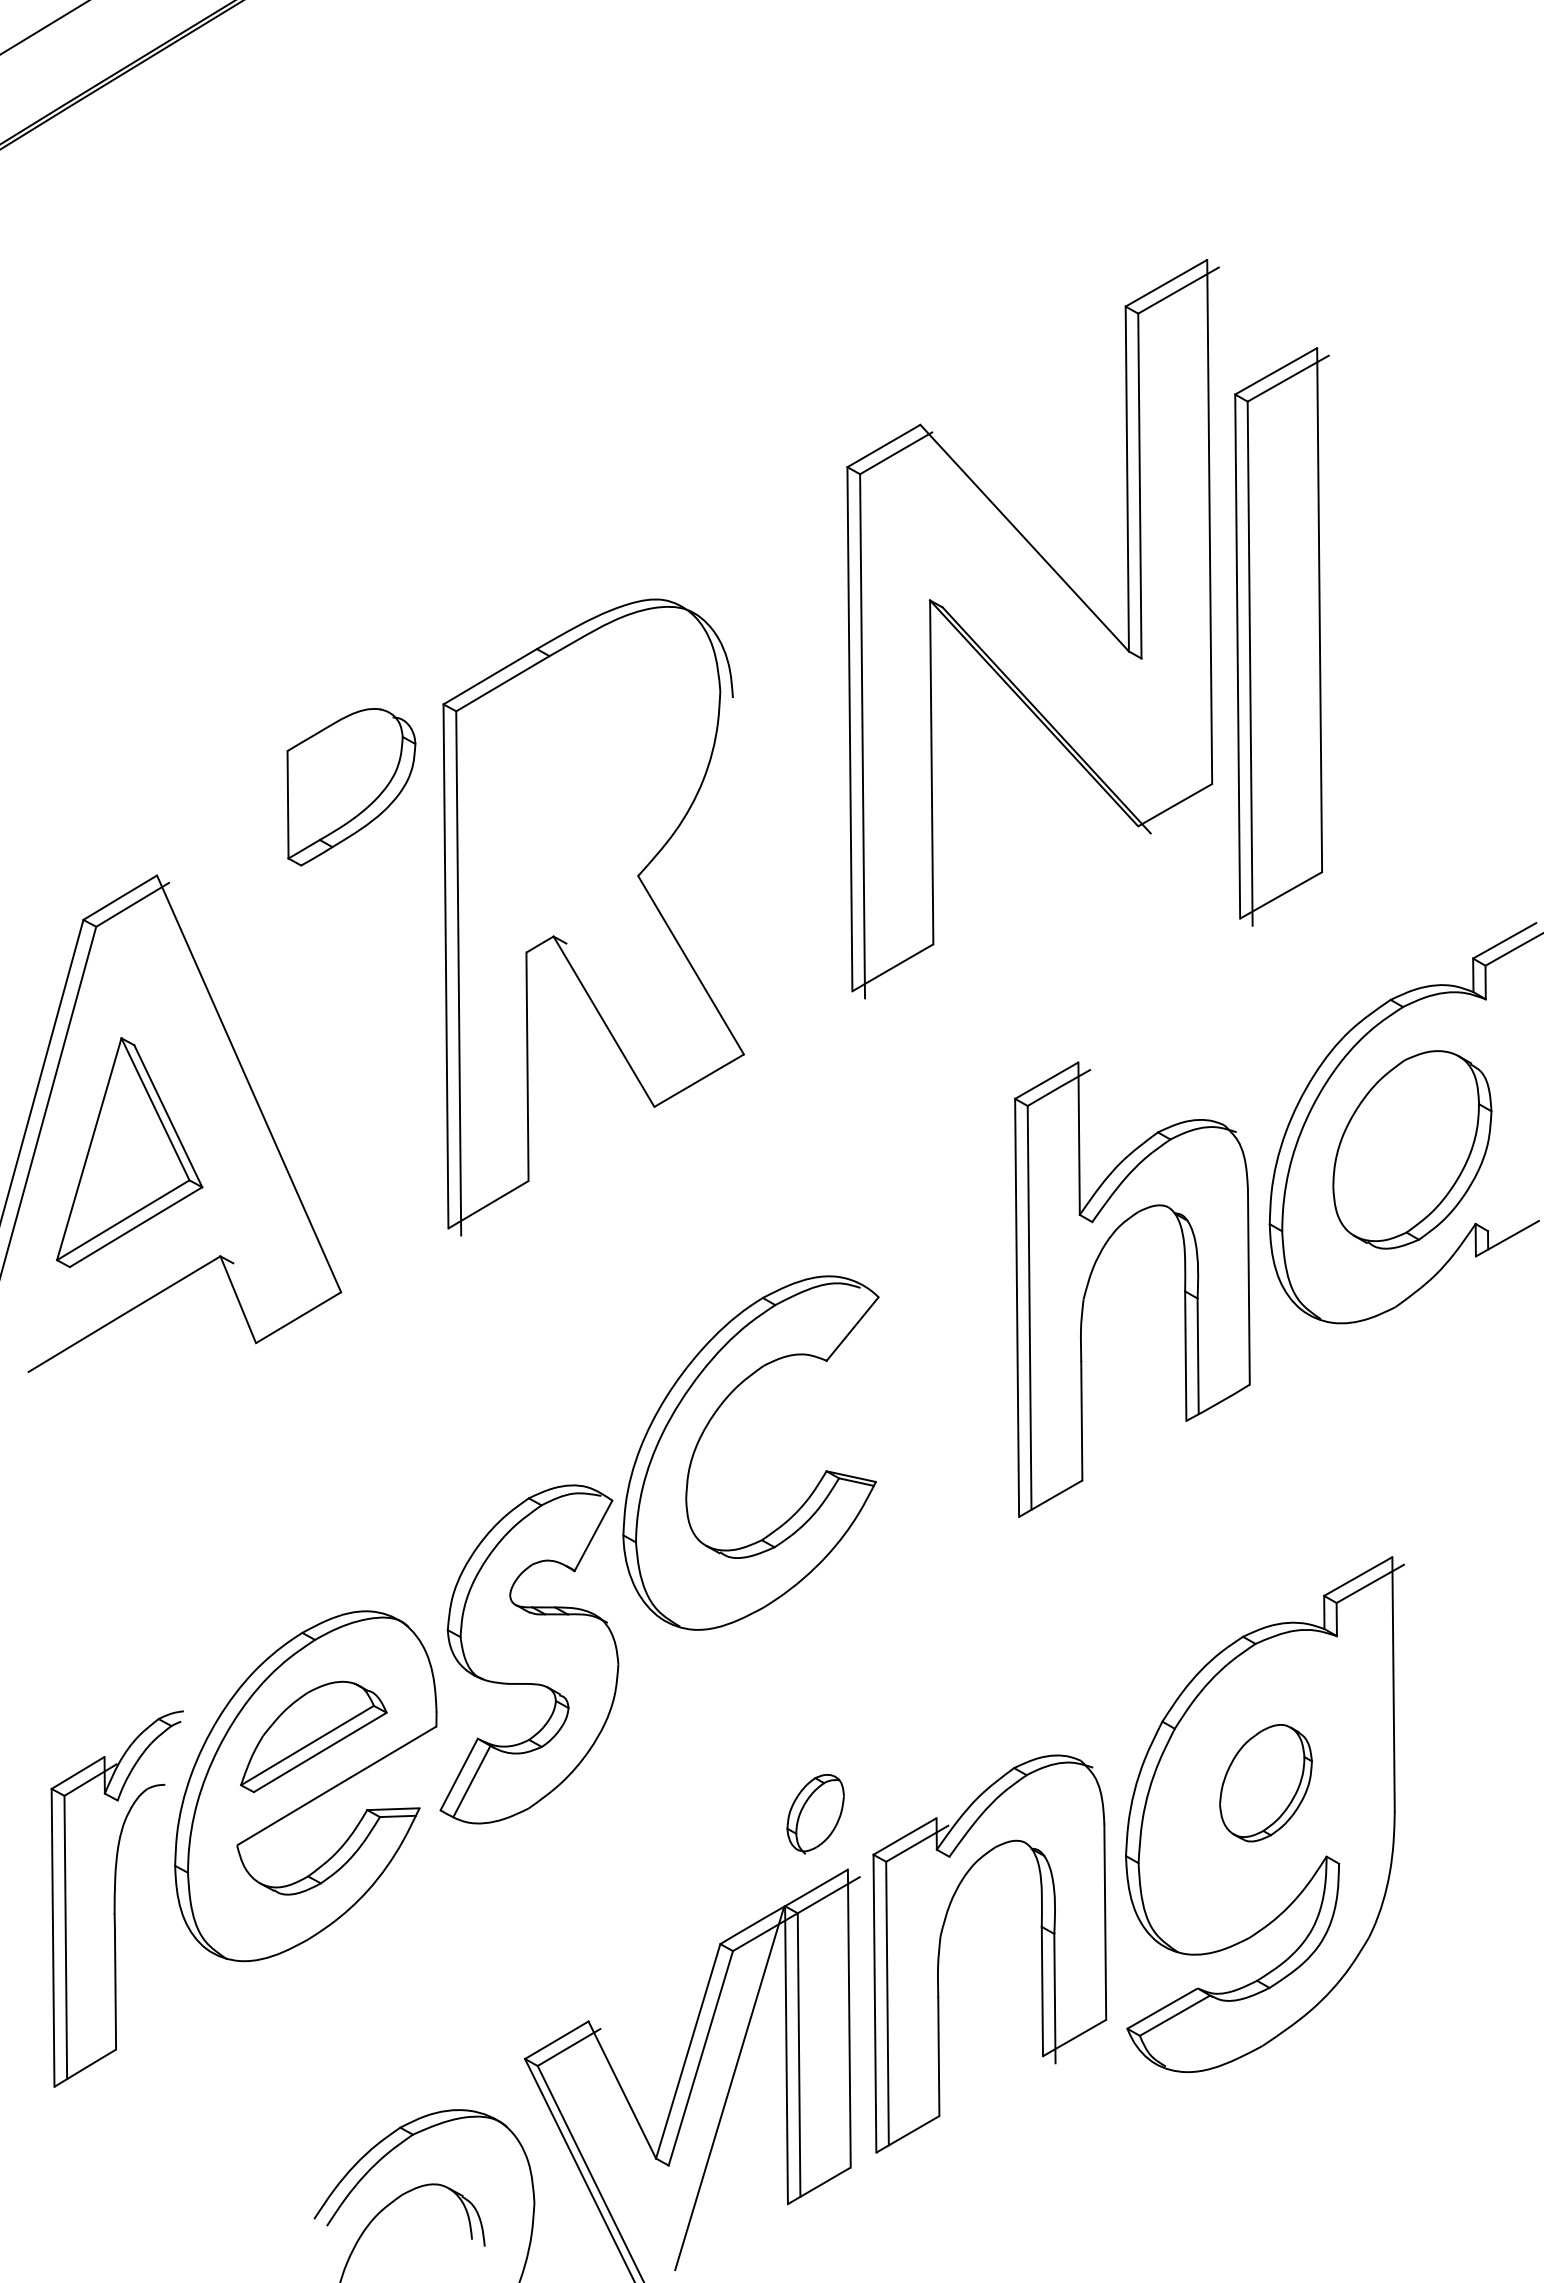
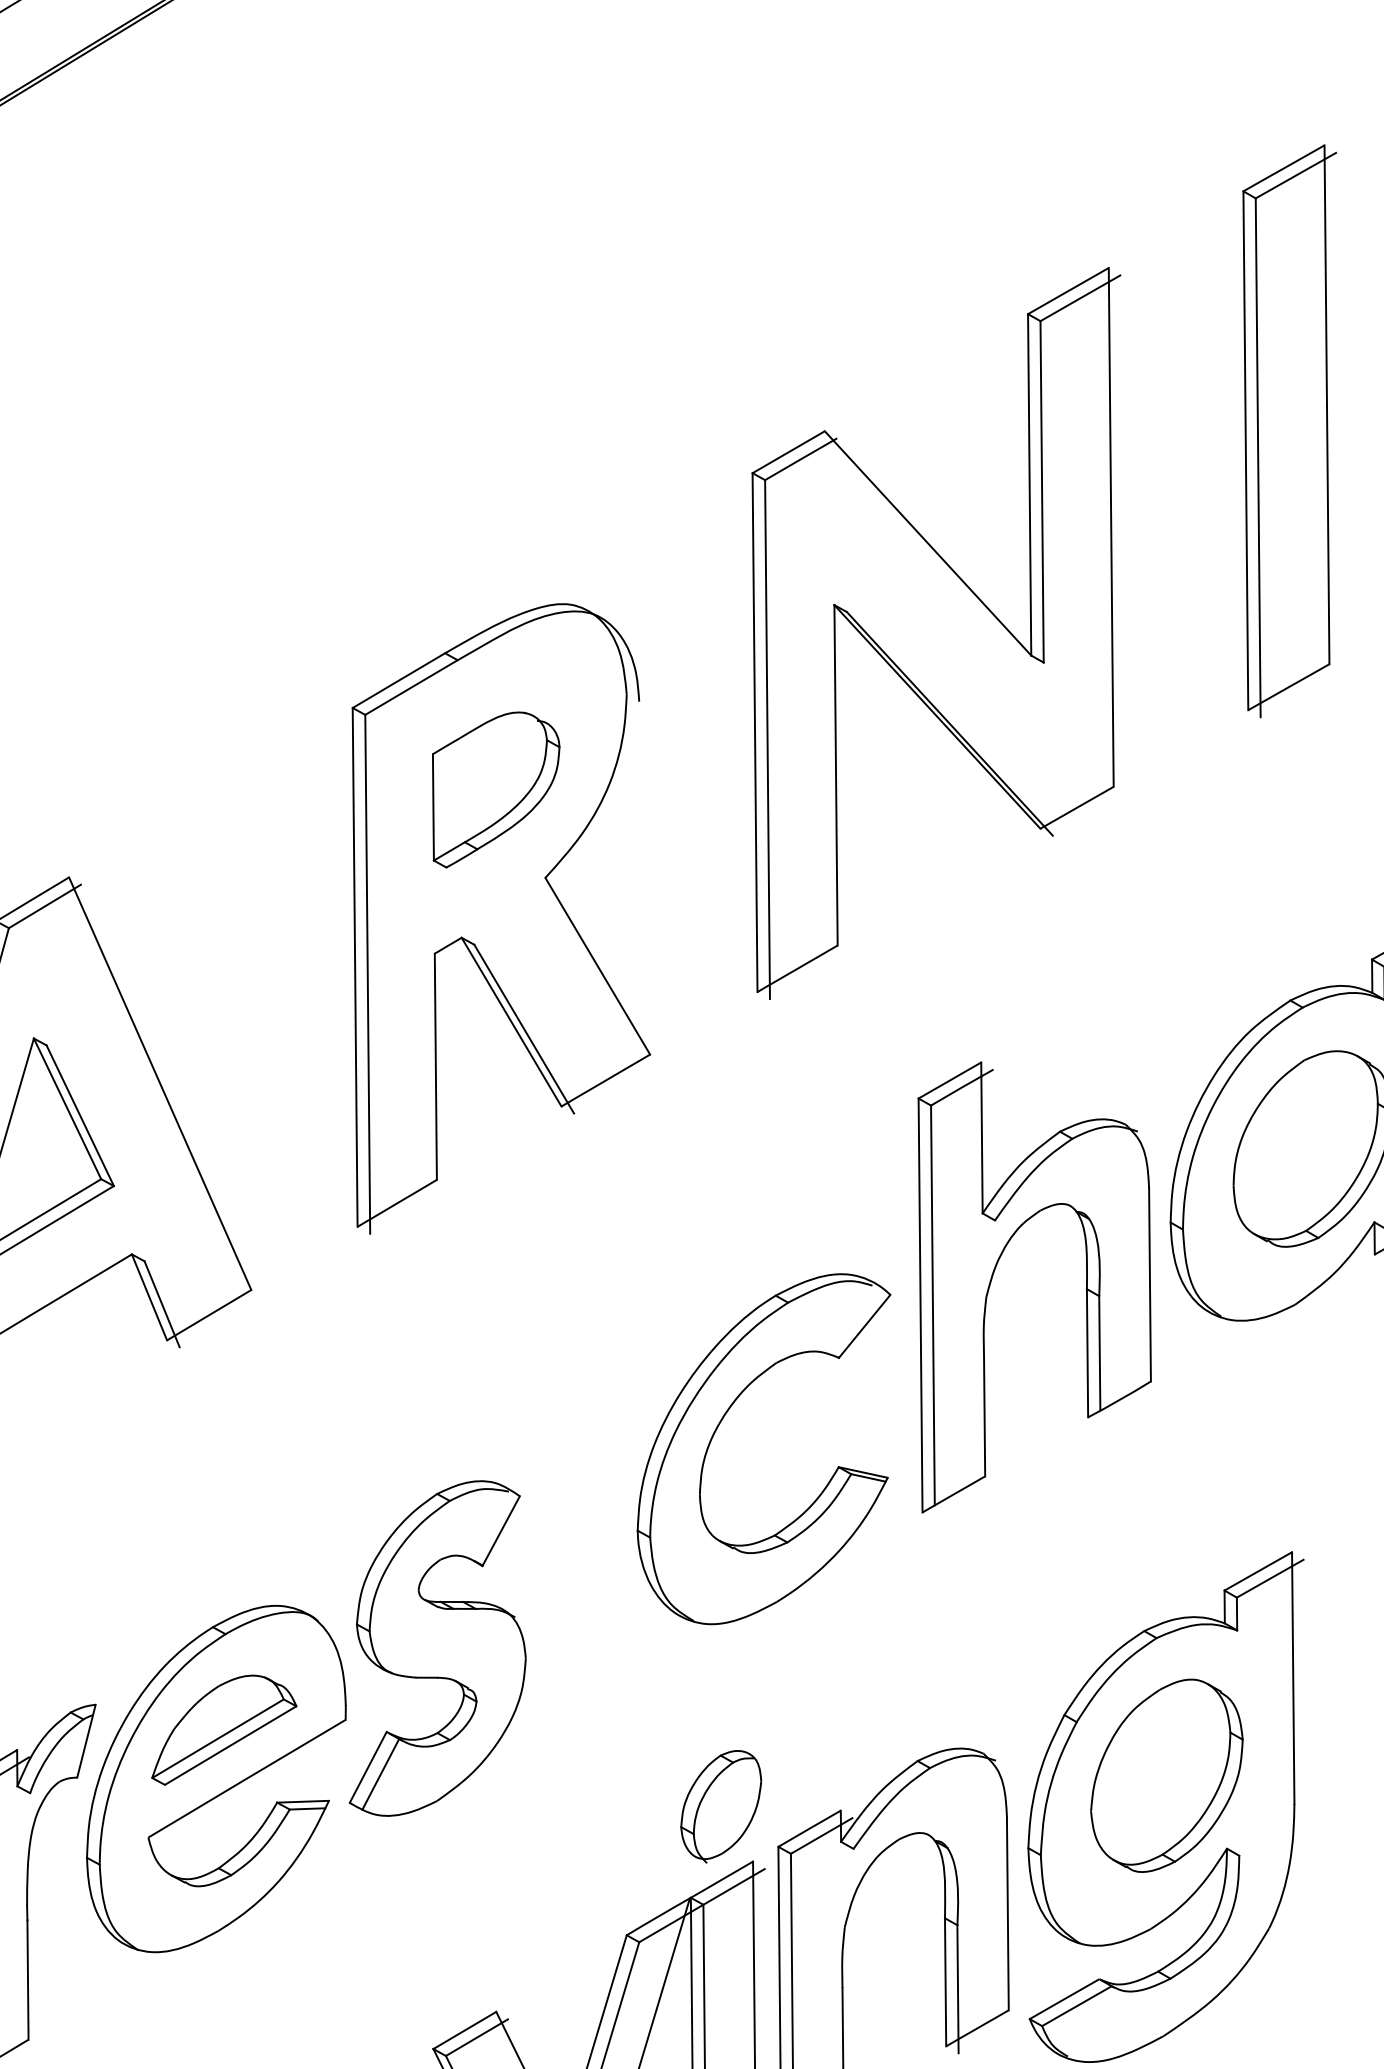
part: (1281, 636) -> (1289, 430), moved
part: (351, 787) -> (496, 790), moved
line: (616, 1028) -> (523, 1028), added
line: (250, 1306) -> (161, 1304), added
part: (708, 1425) -> (721, 1421), moved
line: (174, 1747) -> (86, 1740), added
part: (1265, 1783) -> (1166, 1776), size x1.67
part: (815, 1814) -> (720, 1806), size x1.43

